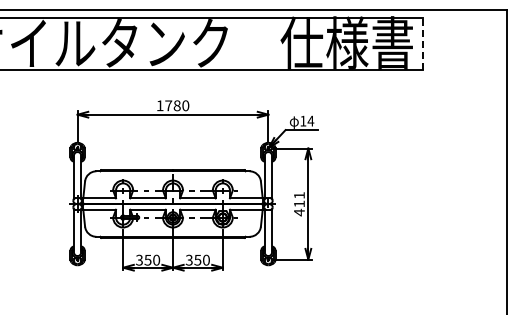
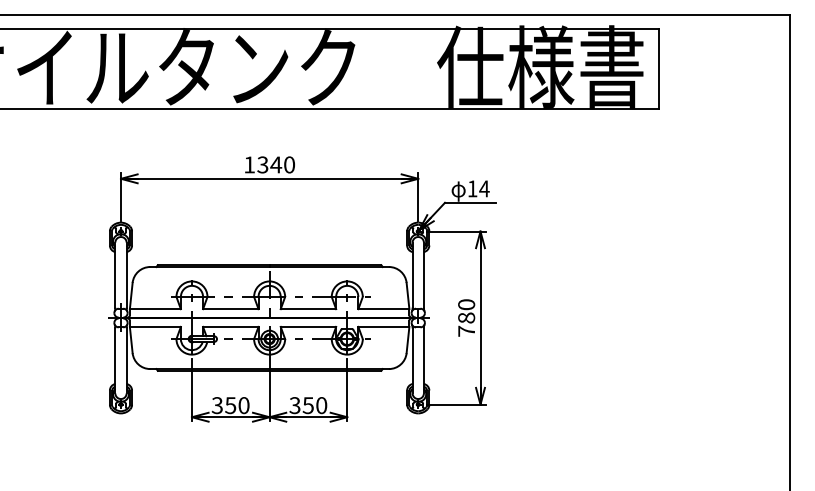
line: (423, 43) -> (659, 67), dashed -> solid
text: (172, 105) -> (268, 164), 1780 -> 1340
text: (299, 204) -> (466, 318), 411 -> 780

